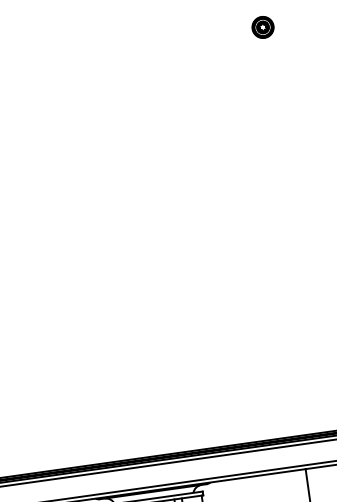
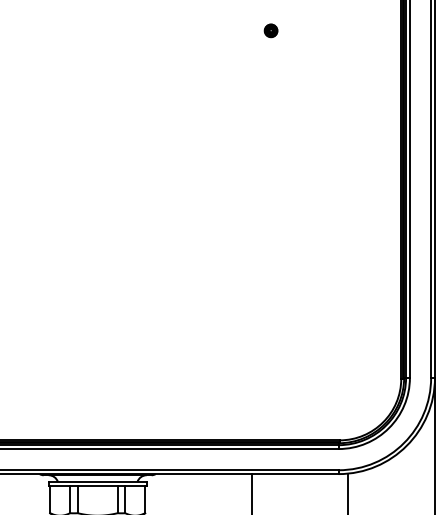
part: (262, 27) -> (270, 30), size x0.6

